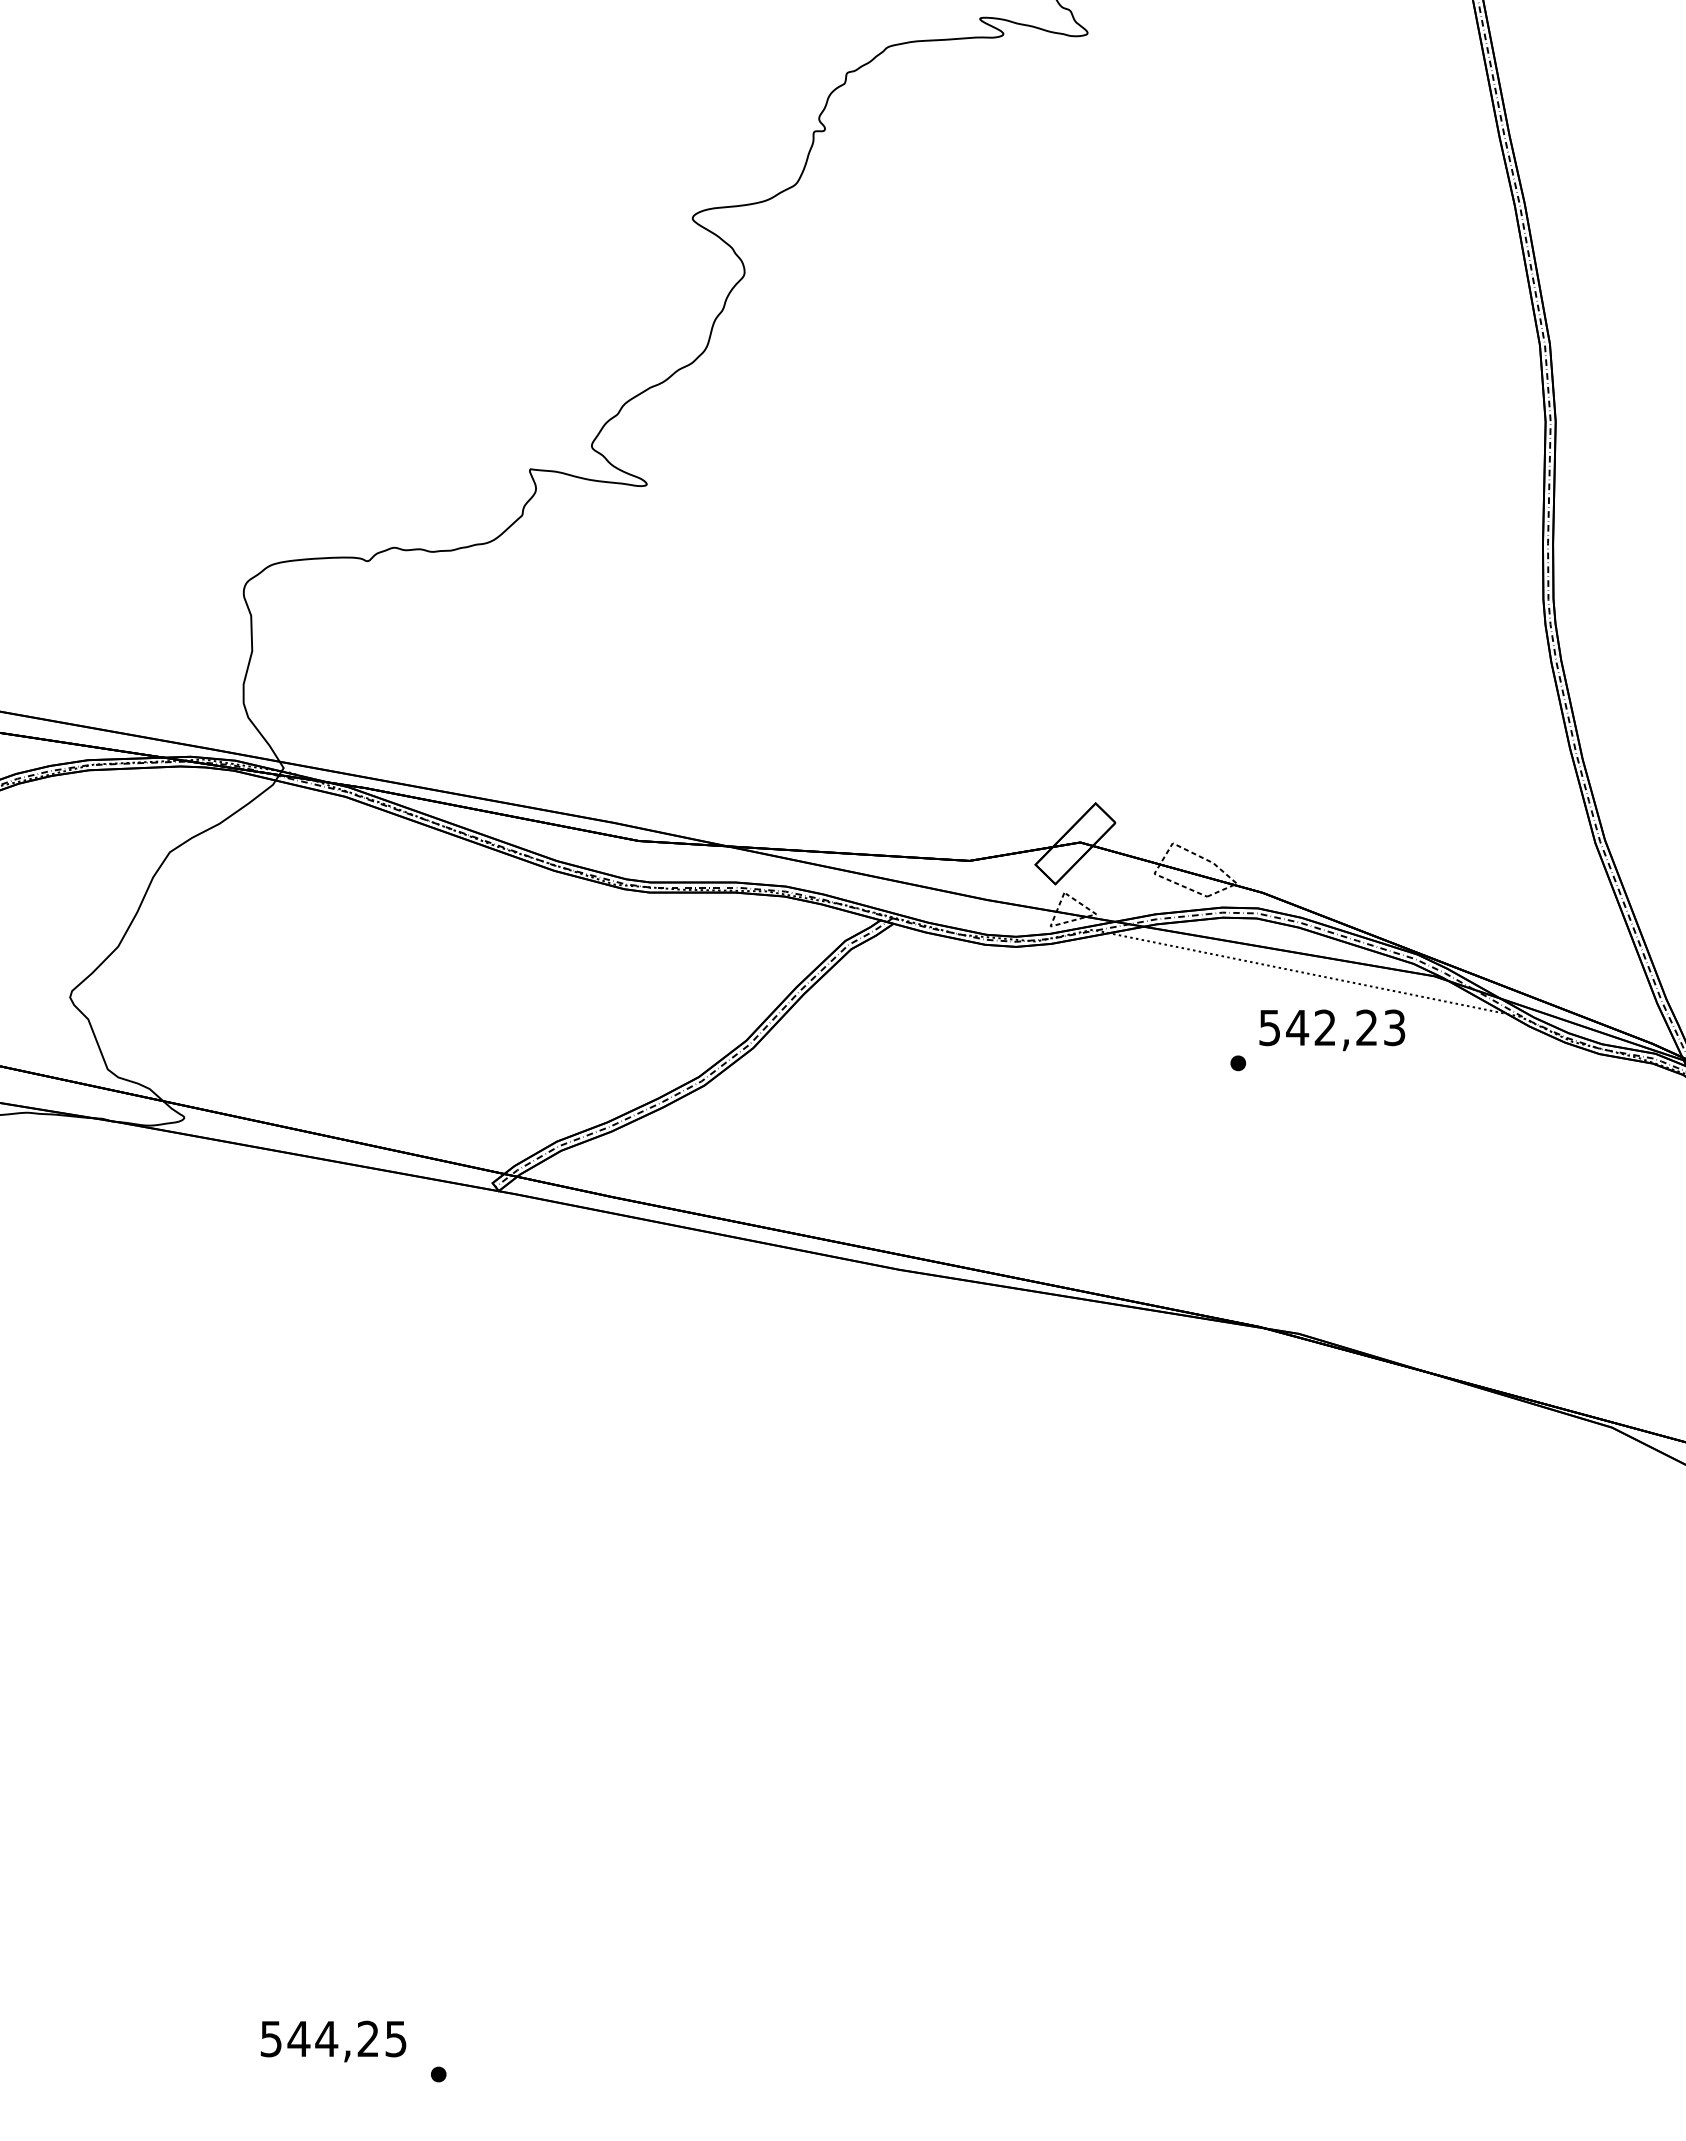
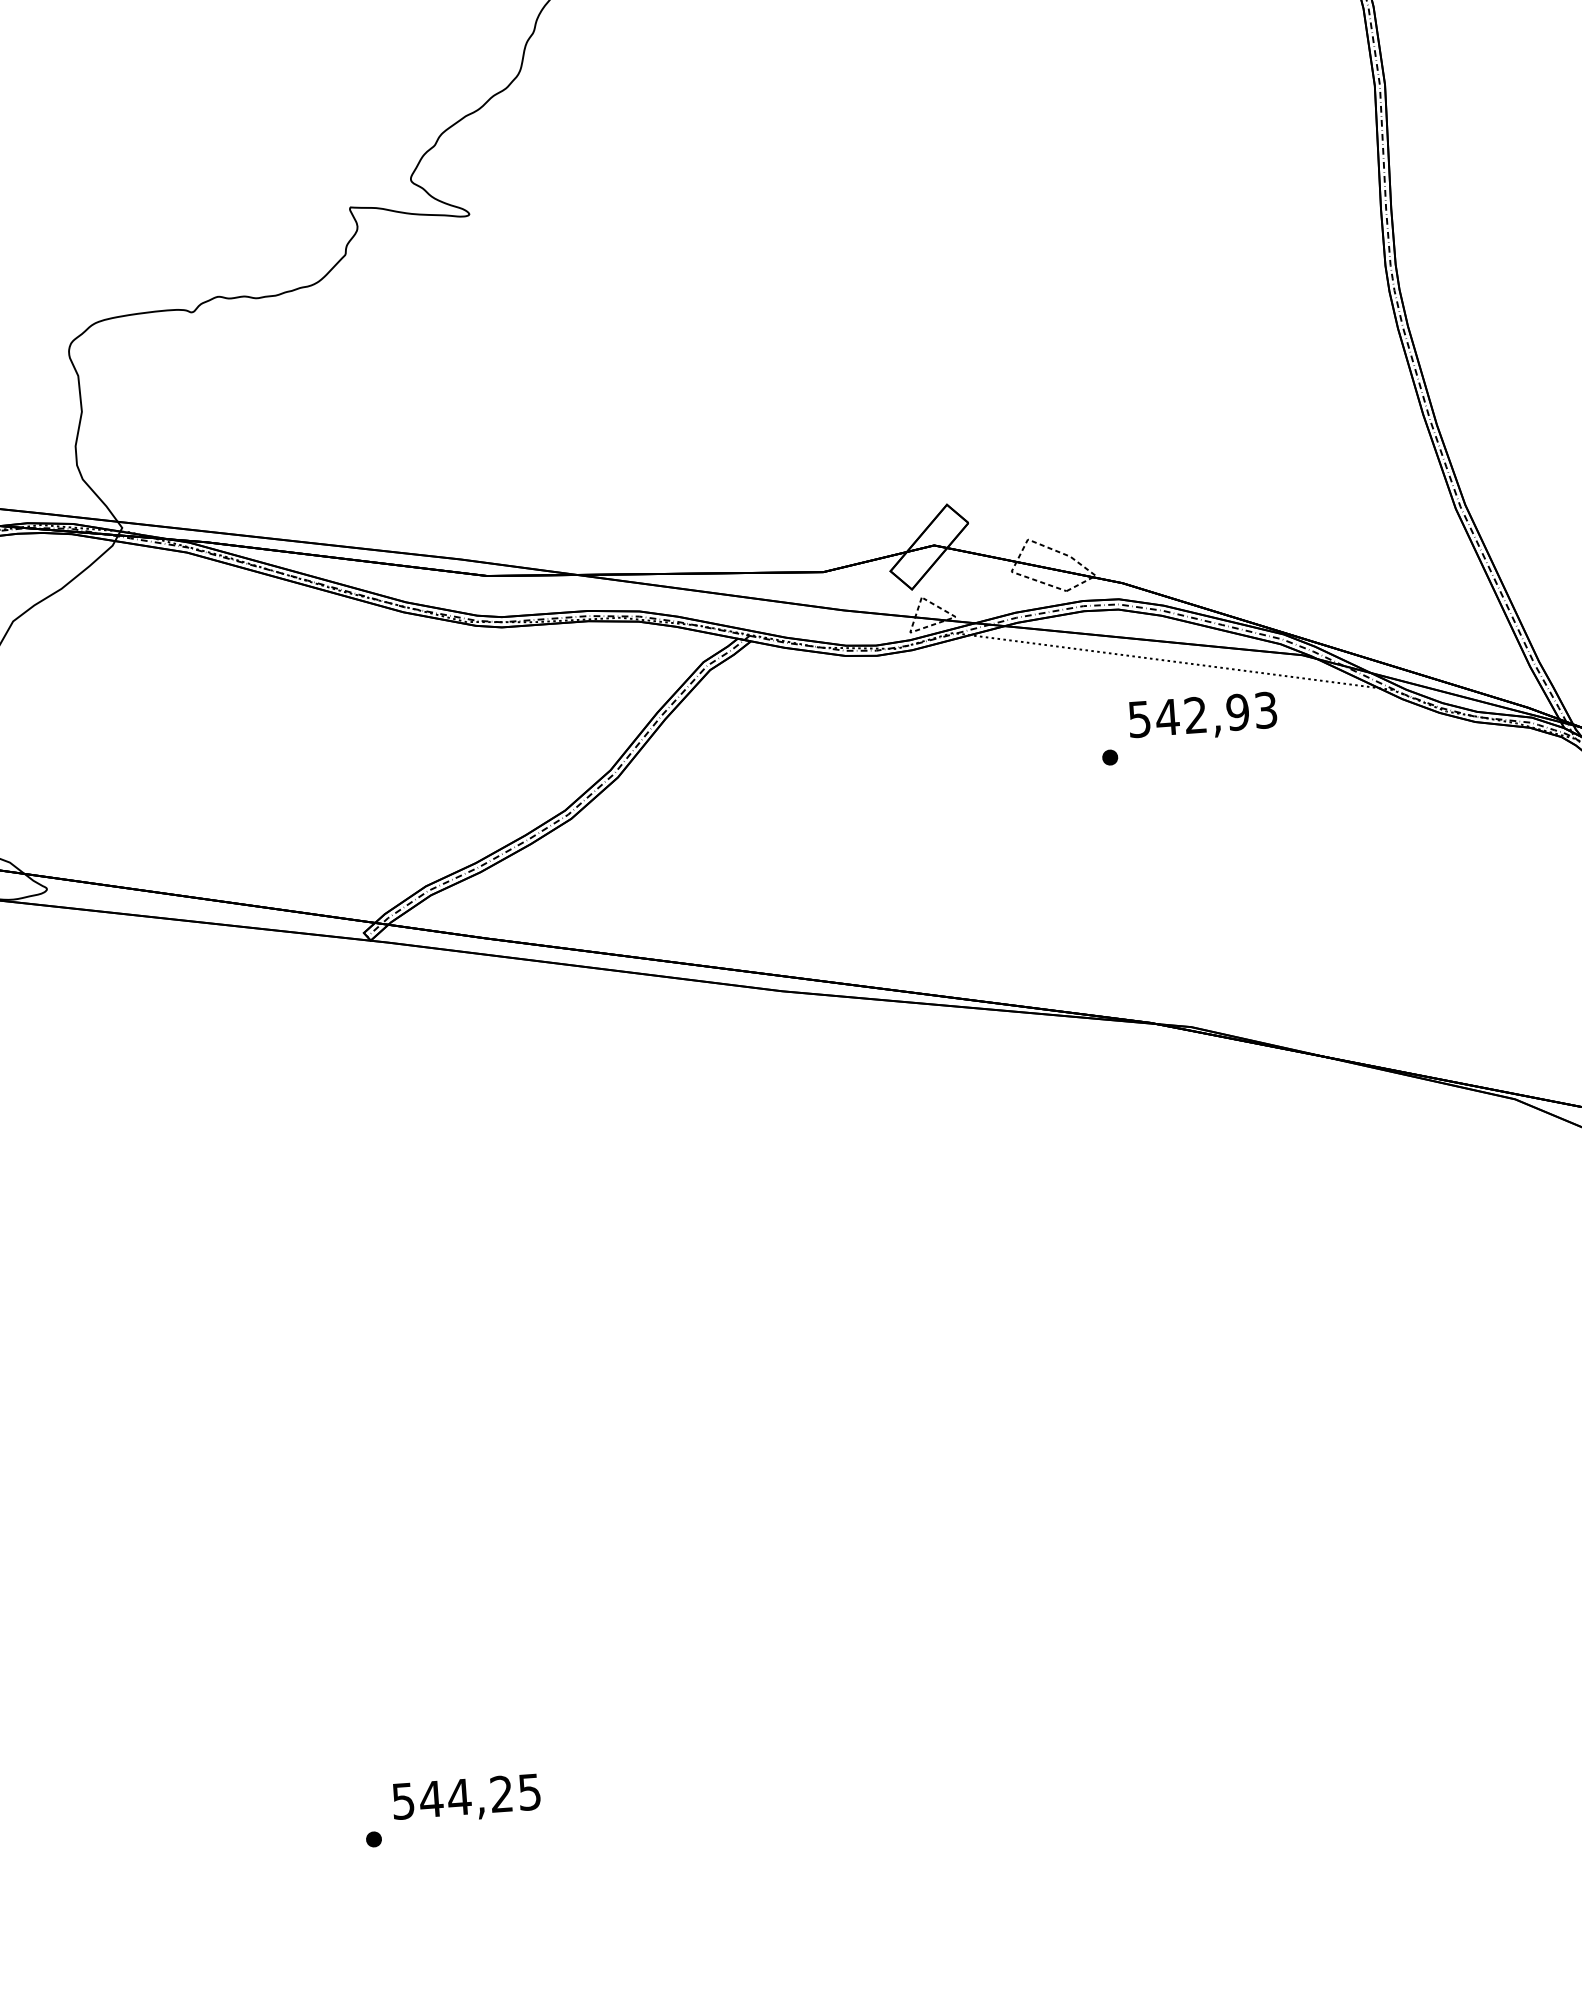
text: (1366, 1027) -> (1237, 712), 542,23 -> 542,93
text: (333, 2041) -> (466, 1799), moved

